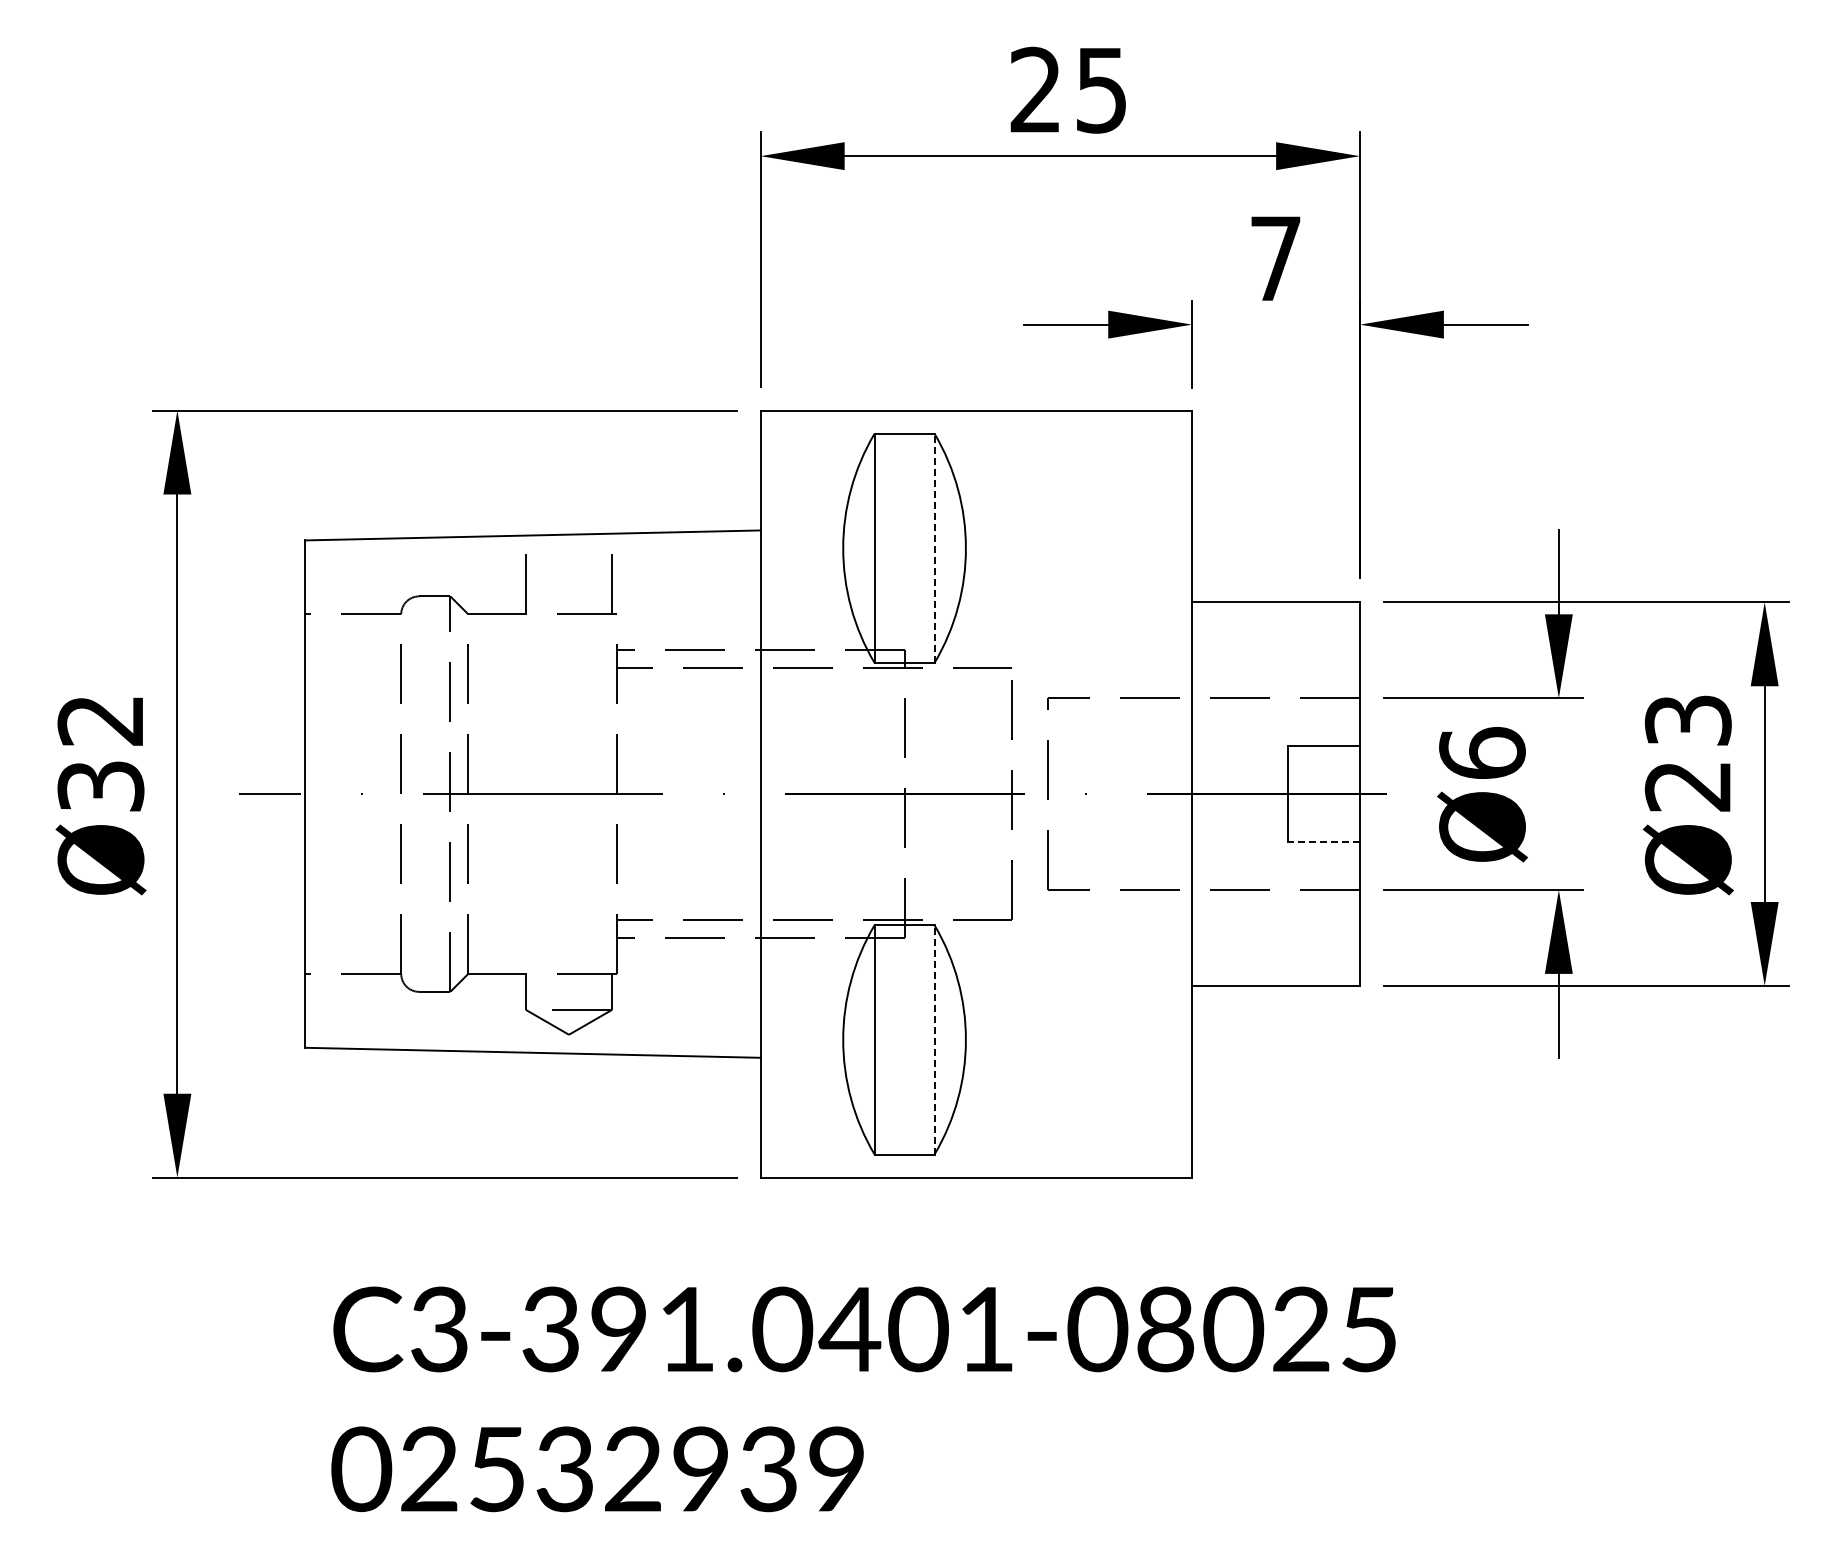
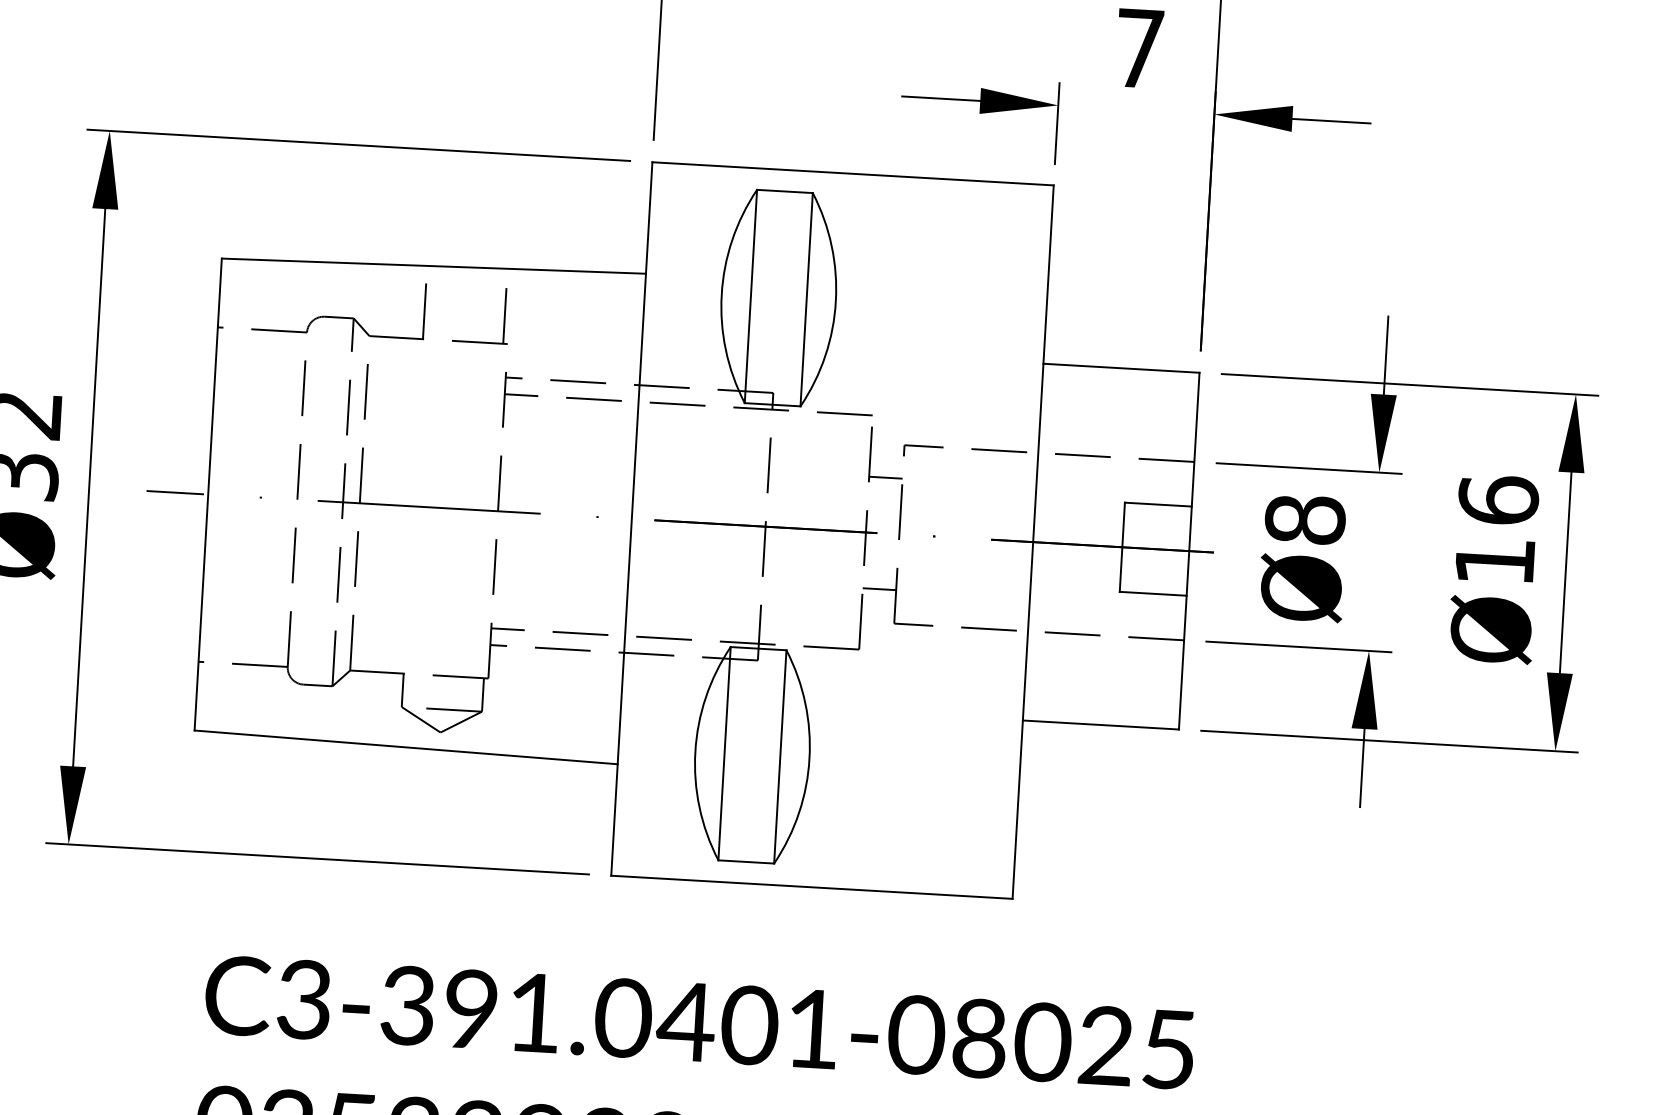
line: (934, 548) -> (806, 299), dashed -> solid
line: (1030, 734) -> (885, 478), added
text: (1687, 752) -> (1496, 529), Ø23 -> Ø16
text: (1482, 753) -> (1305, 519), Ø6 -> Ø8
line: (1324, 842) -> (1153, 594), dashed -> solid
line: (1030, 854) -> (879, 589), added
line: (934, 1039) -> (780, 756), dashed -> solid

